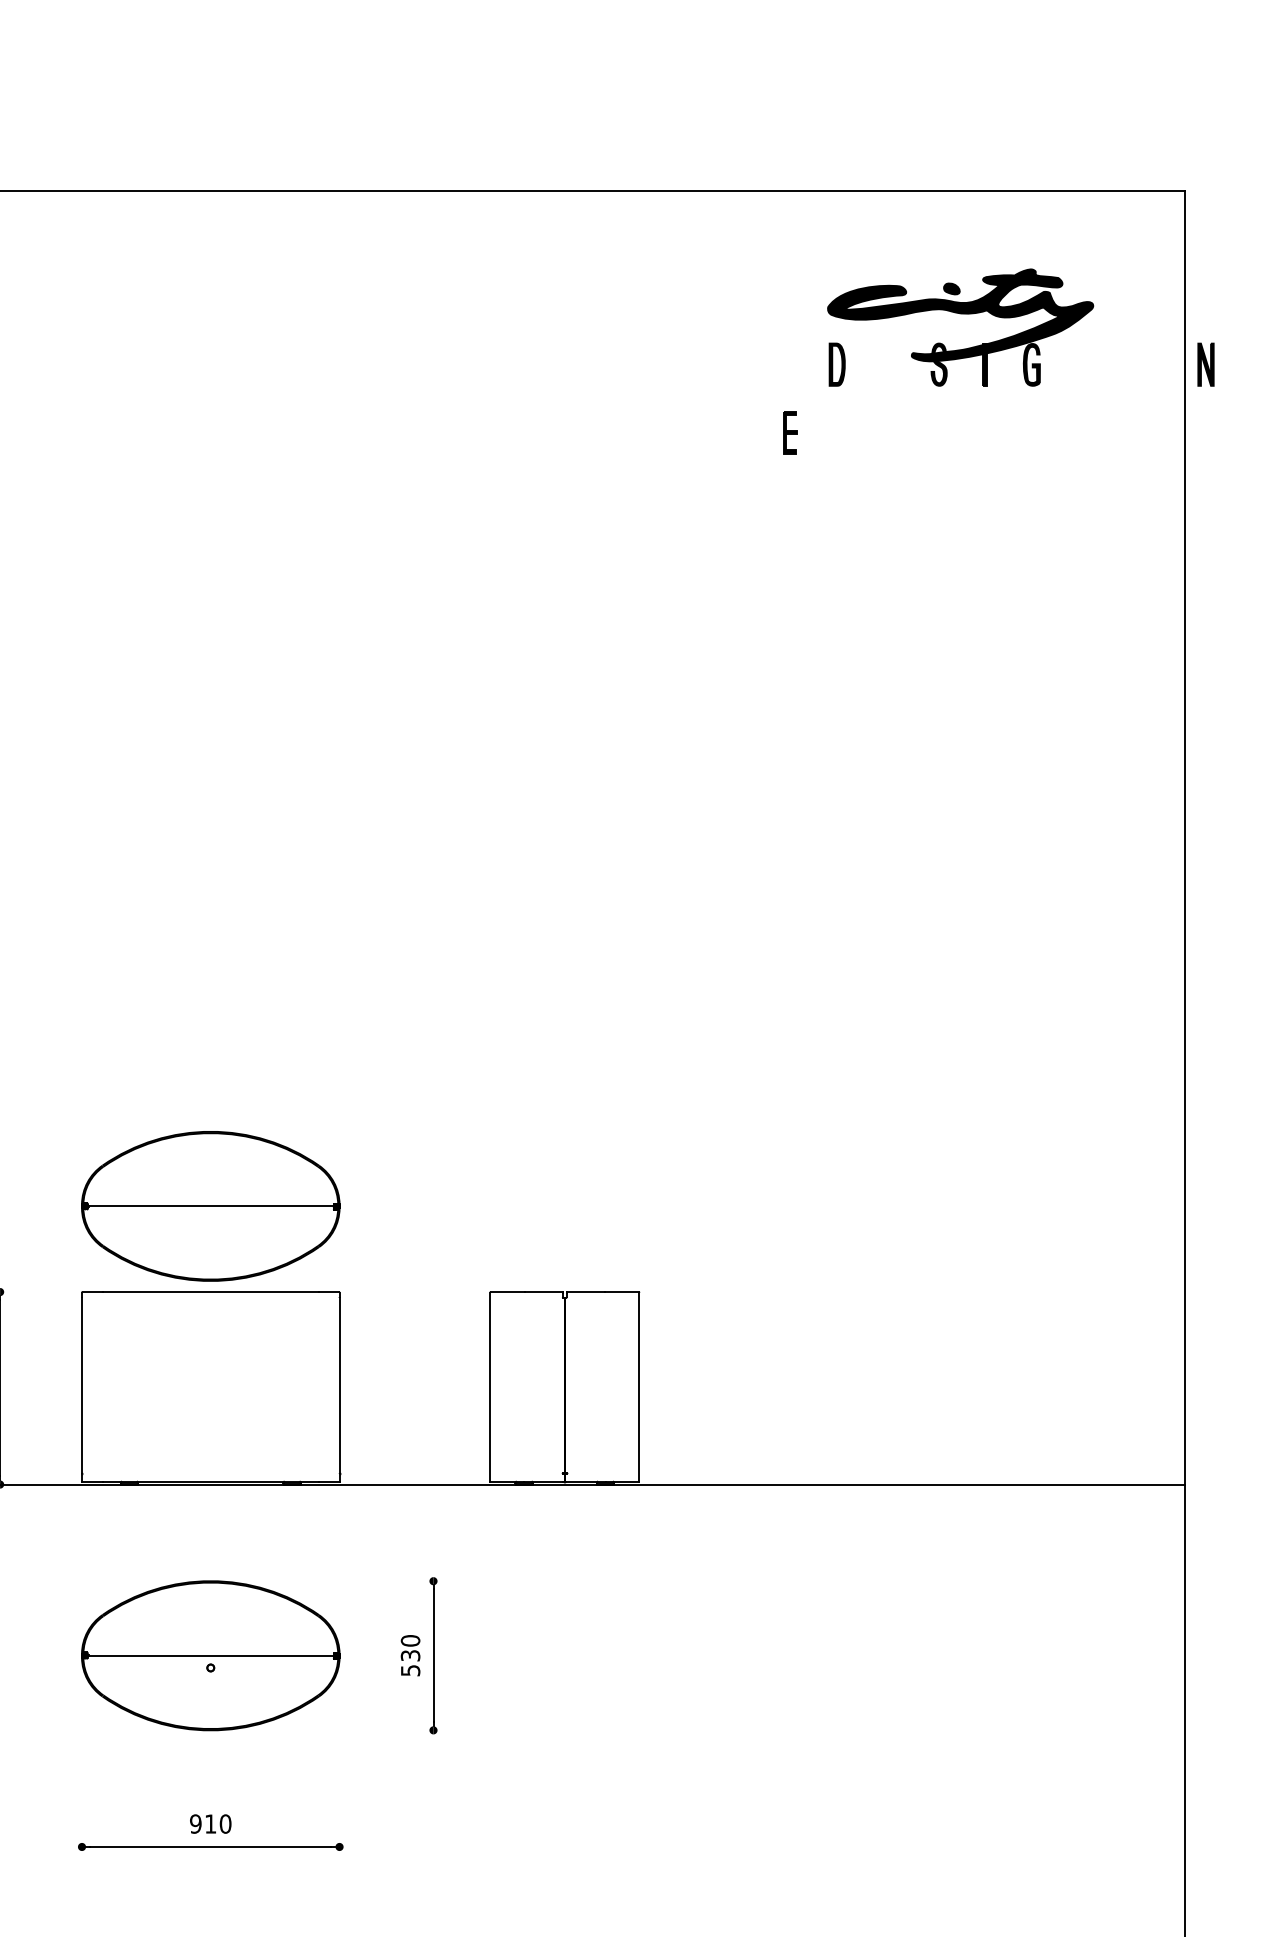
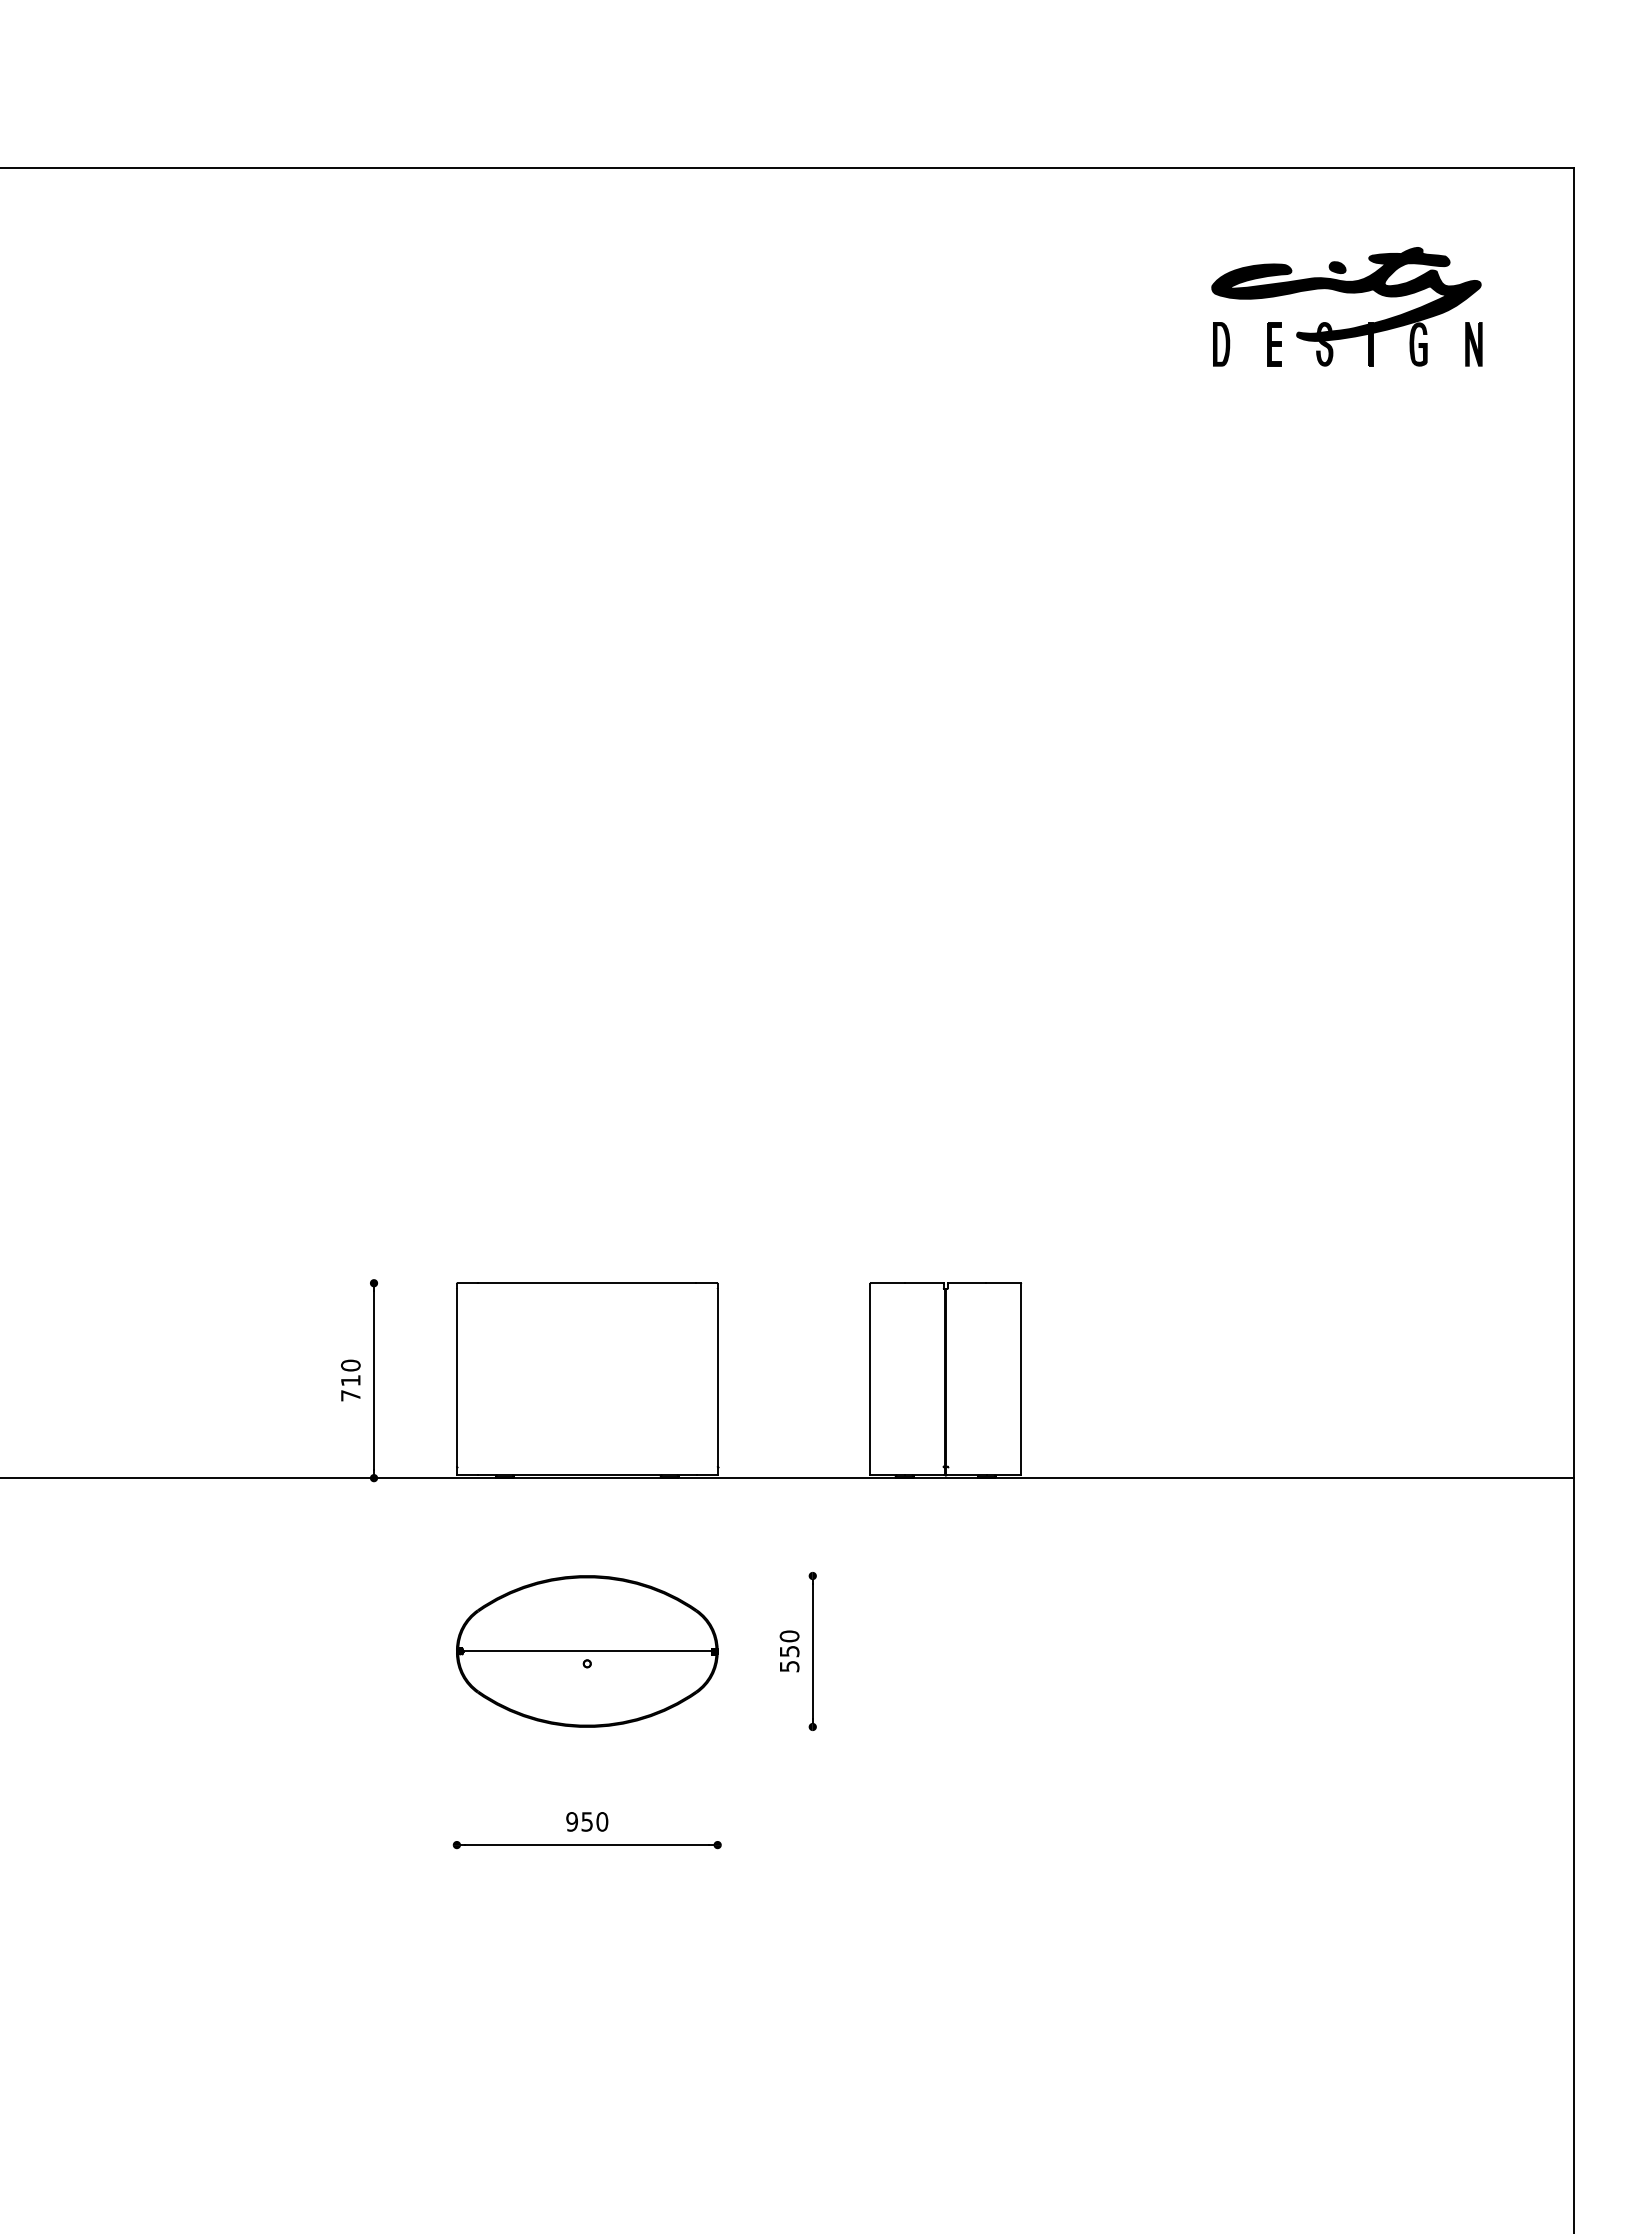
part: (1205, 364) -> (1473, 344), moved
part: (789, 433) -> (1274, 344), moved
part: (210, 1206) -> (587, 1196), removed
text: (409, 1654) -> (788, 1650), 530 -> 550
text: (209, 1823) -> (586, 1821), 910 -> 950

